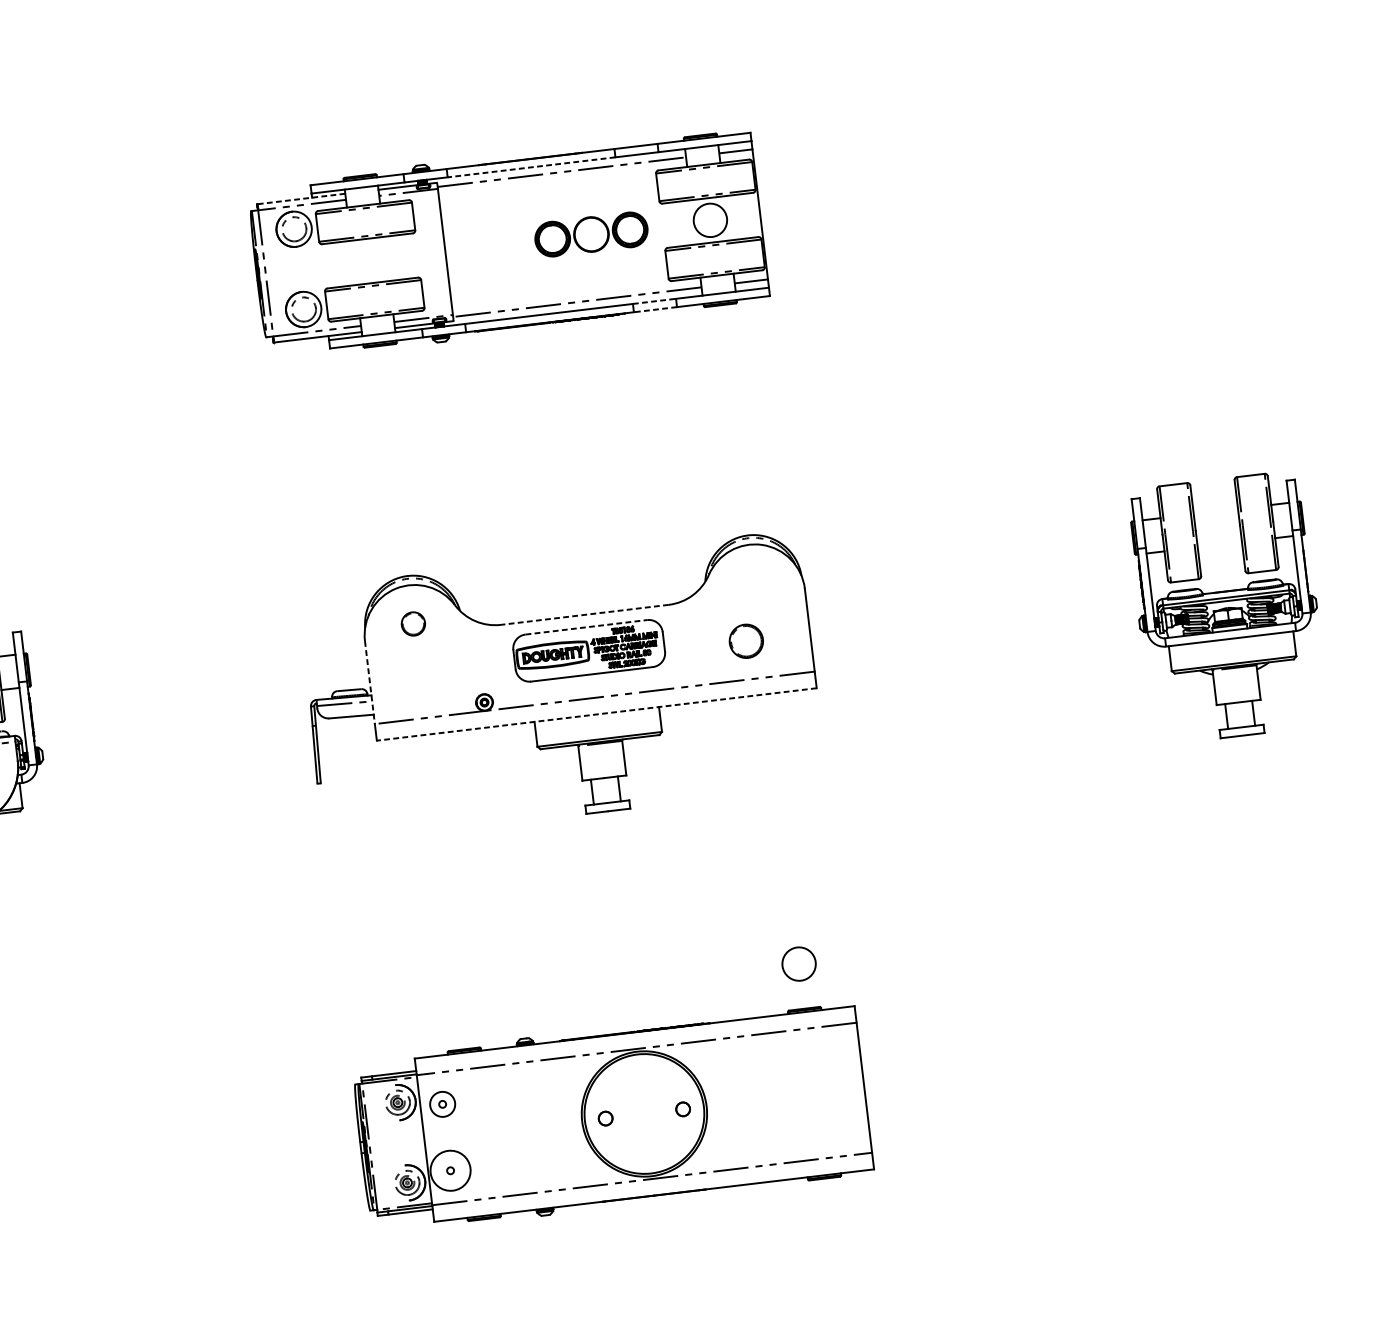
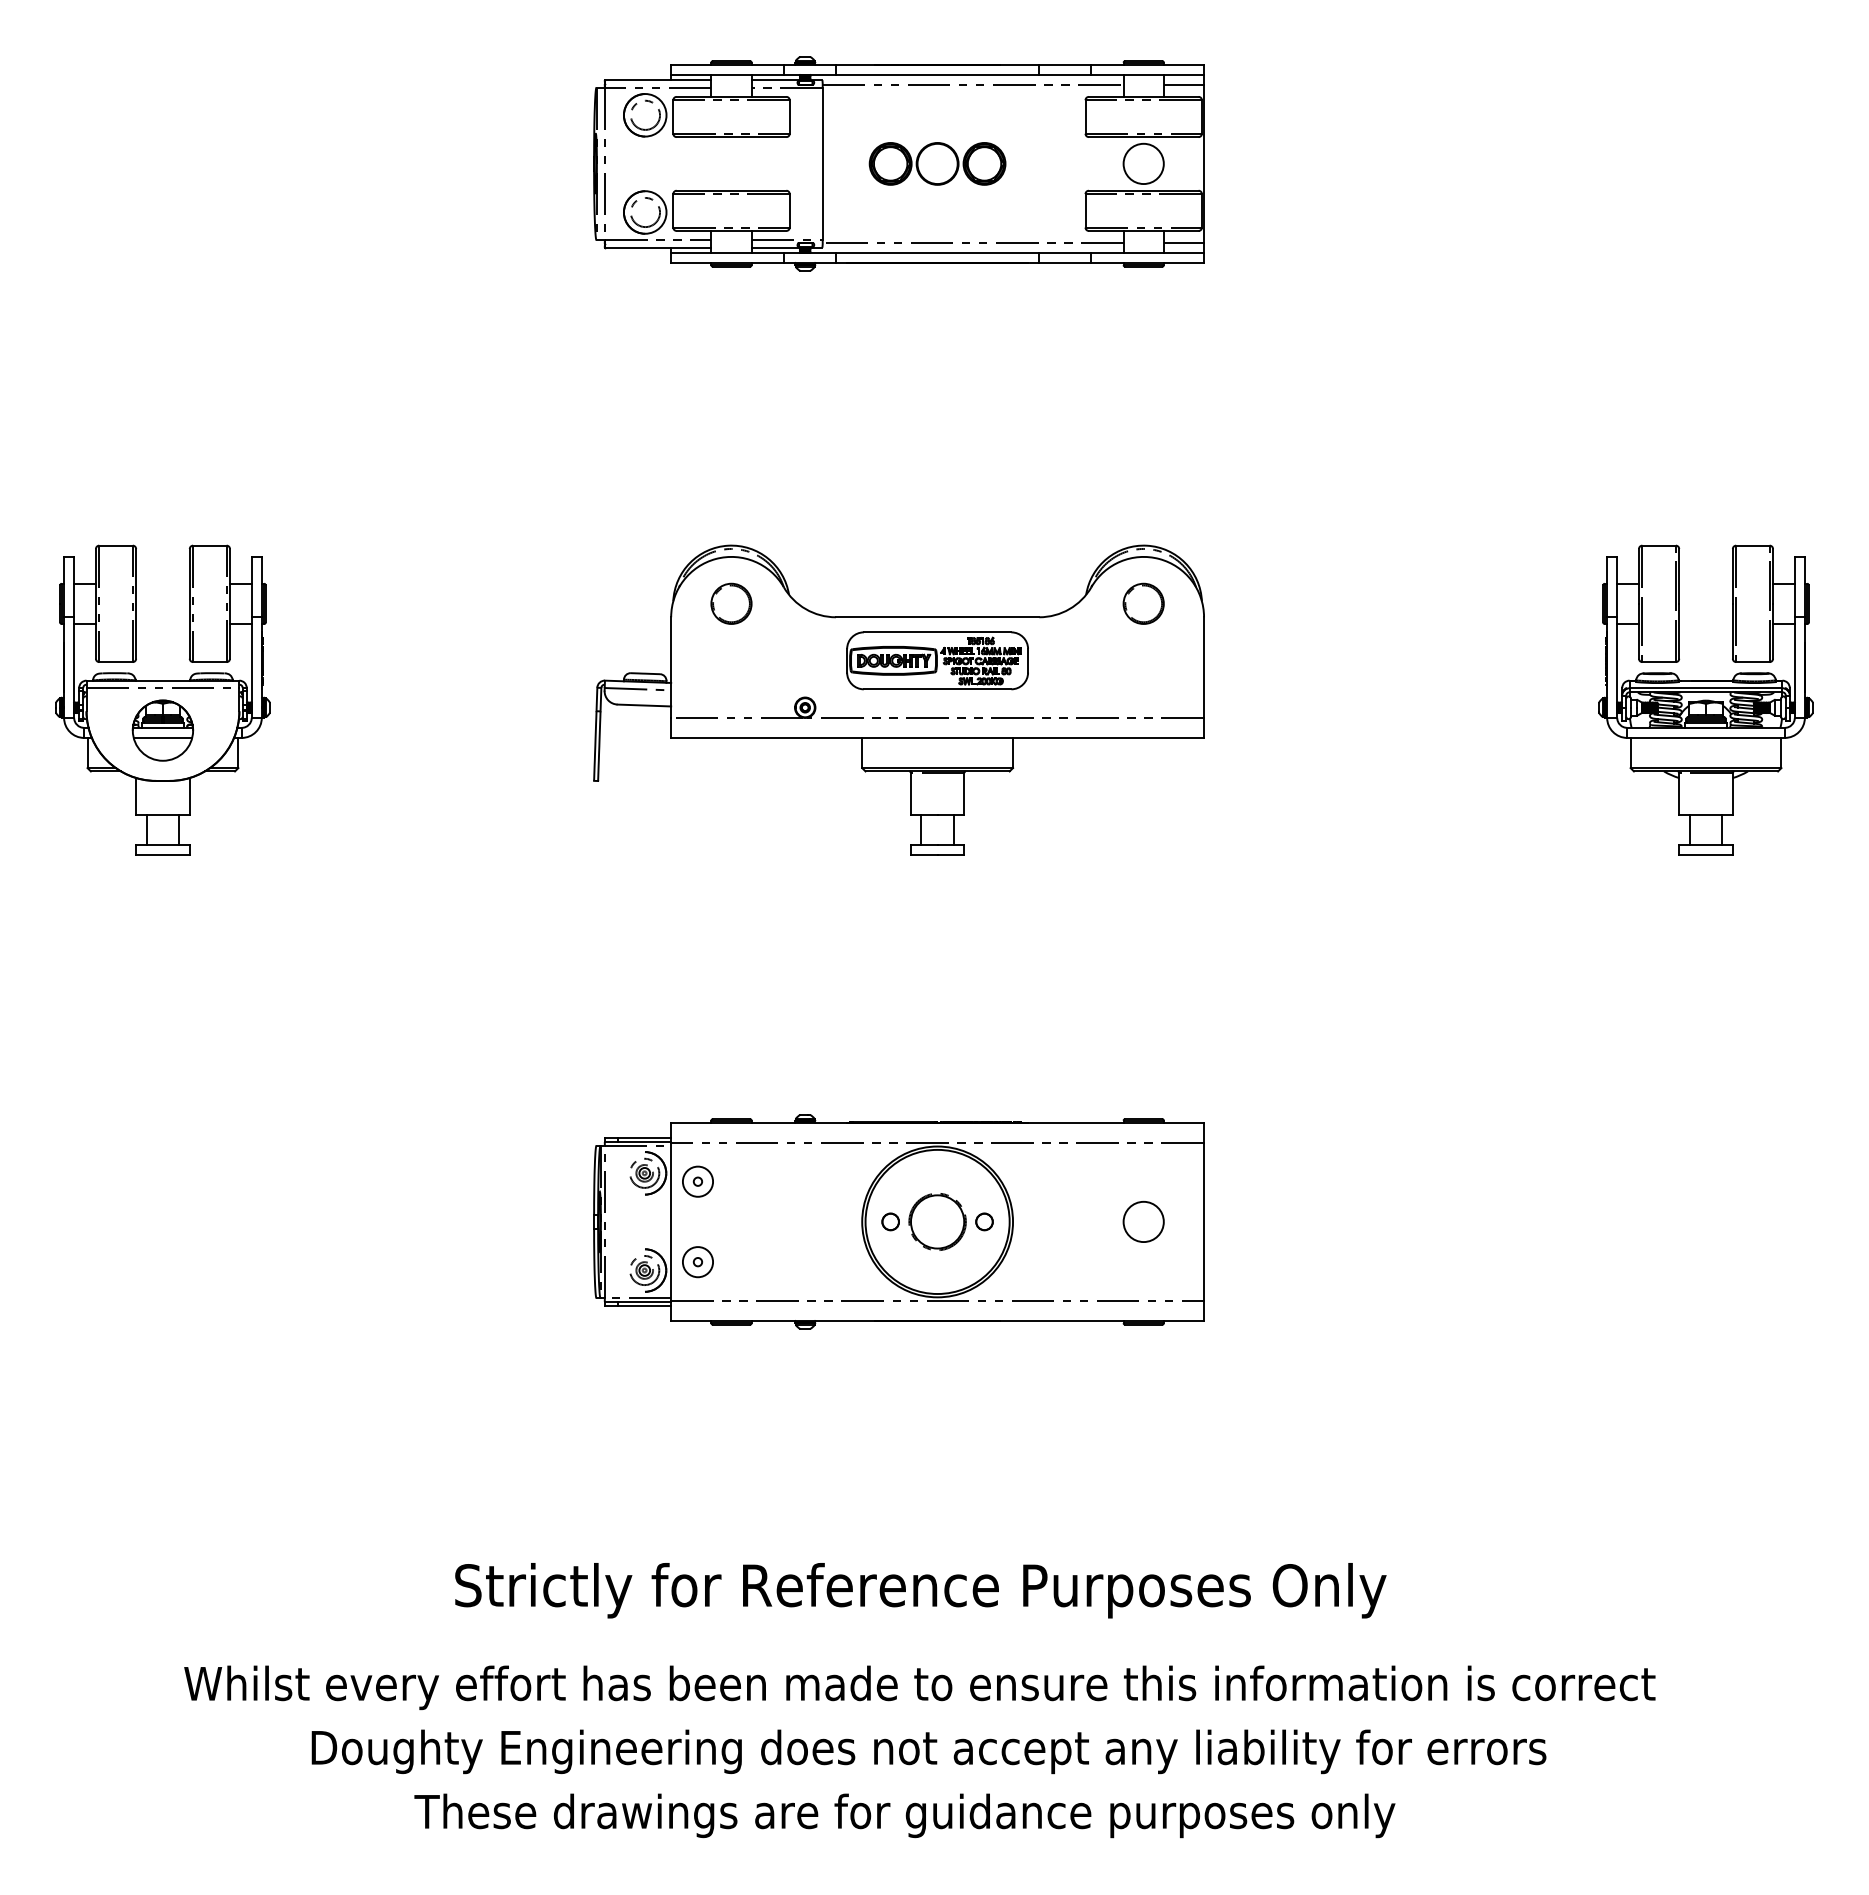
line: (531, 167) -> (937, 75), dashed -> solid
line: (300, 199) -> (657, 80), dashed -> solid
part: (591, 234) -> (937, 163), moved
line: (654, 301) -> (1065, 252), dashed -> solid
line: (654, 309) -> (1064, 262), dashed -> solid
line: (584, 615) -> (937, 617), dashed -> solid
part: (413, 623) -> (731, 603), size x1.43
line: (586, 627) -> (937, 632), dashed -> solid
part: (746, 641) -> (1143, 603), moved
line: (370, 683) -> (671, 668), dashed -> solid
line: (596, 714) -> (937, 737), dashed -> solid
circle: (798, 963) -> (1143, 1221), moved
part: (644, 1113) -> (937, 1221), added
circle: (450, 1171) -> (697, 1262), size x0.62

